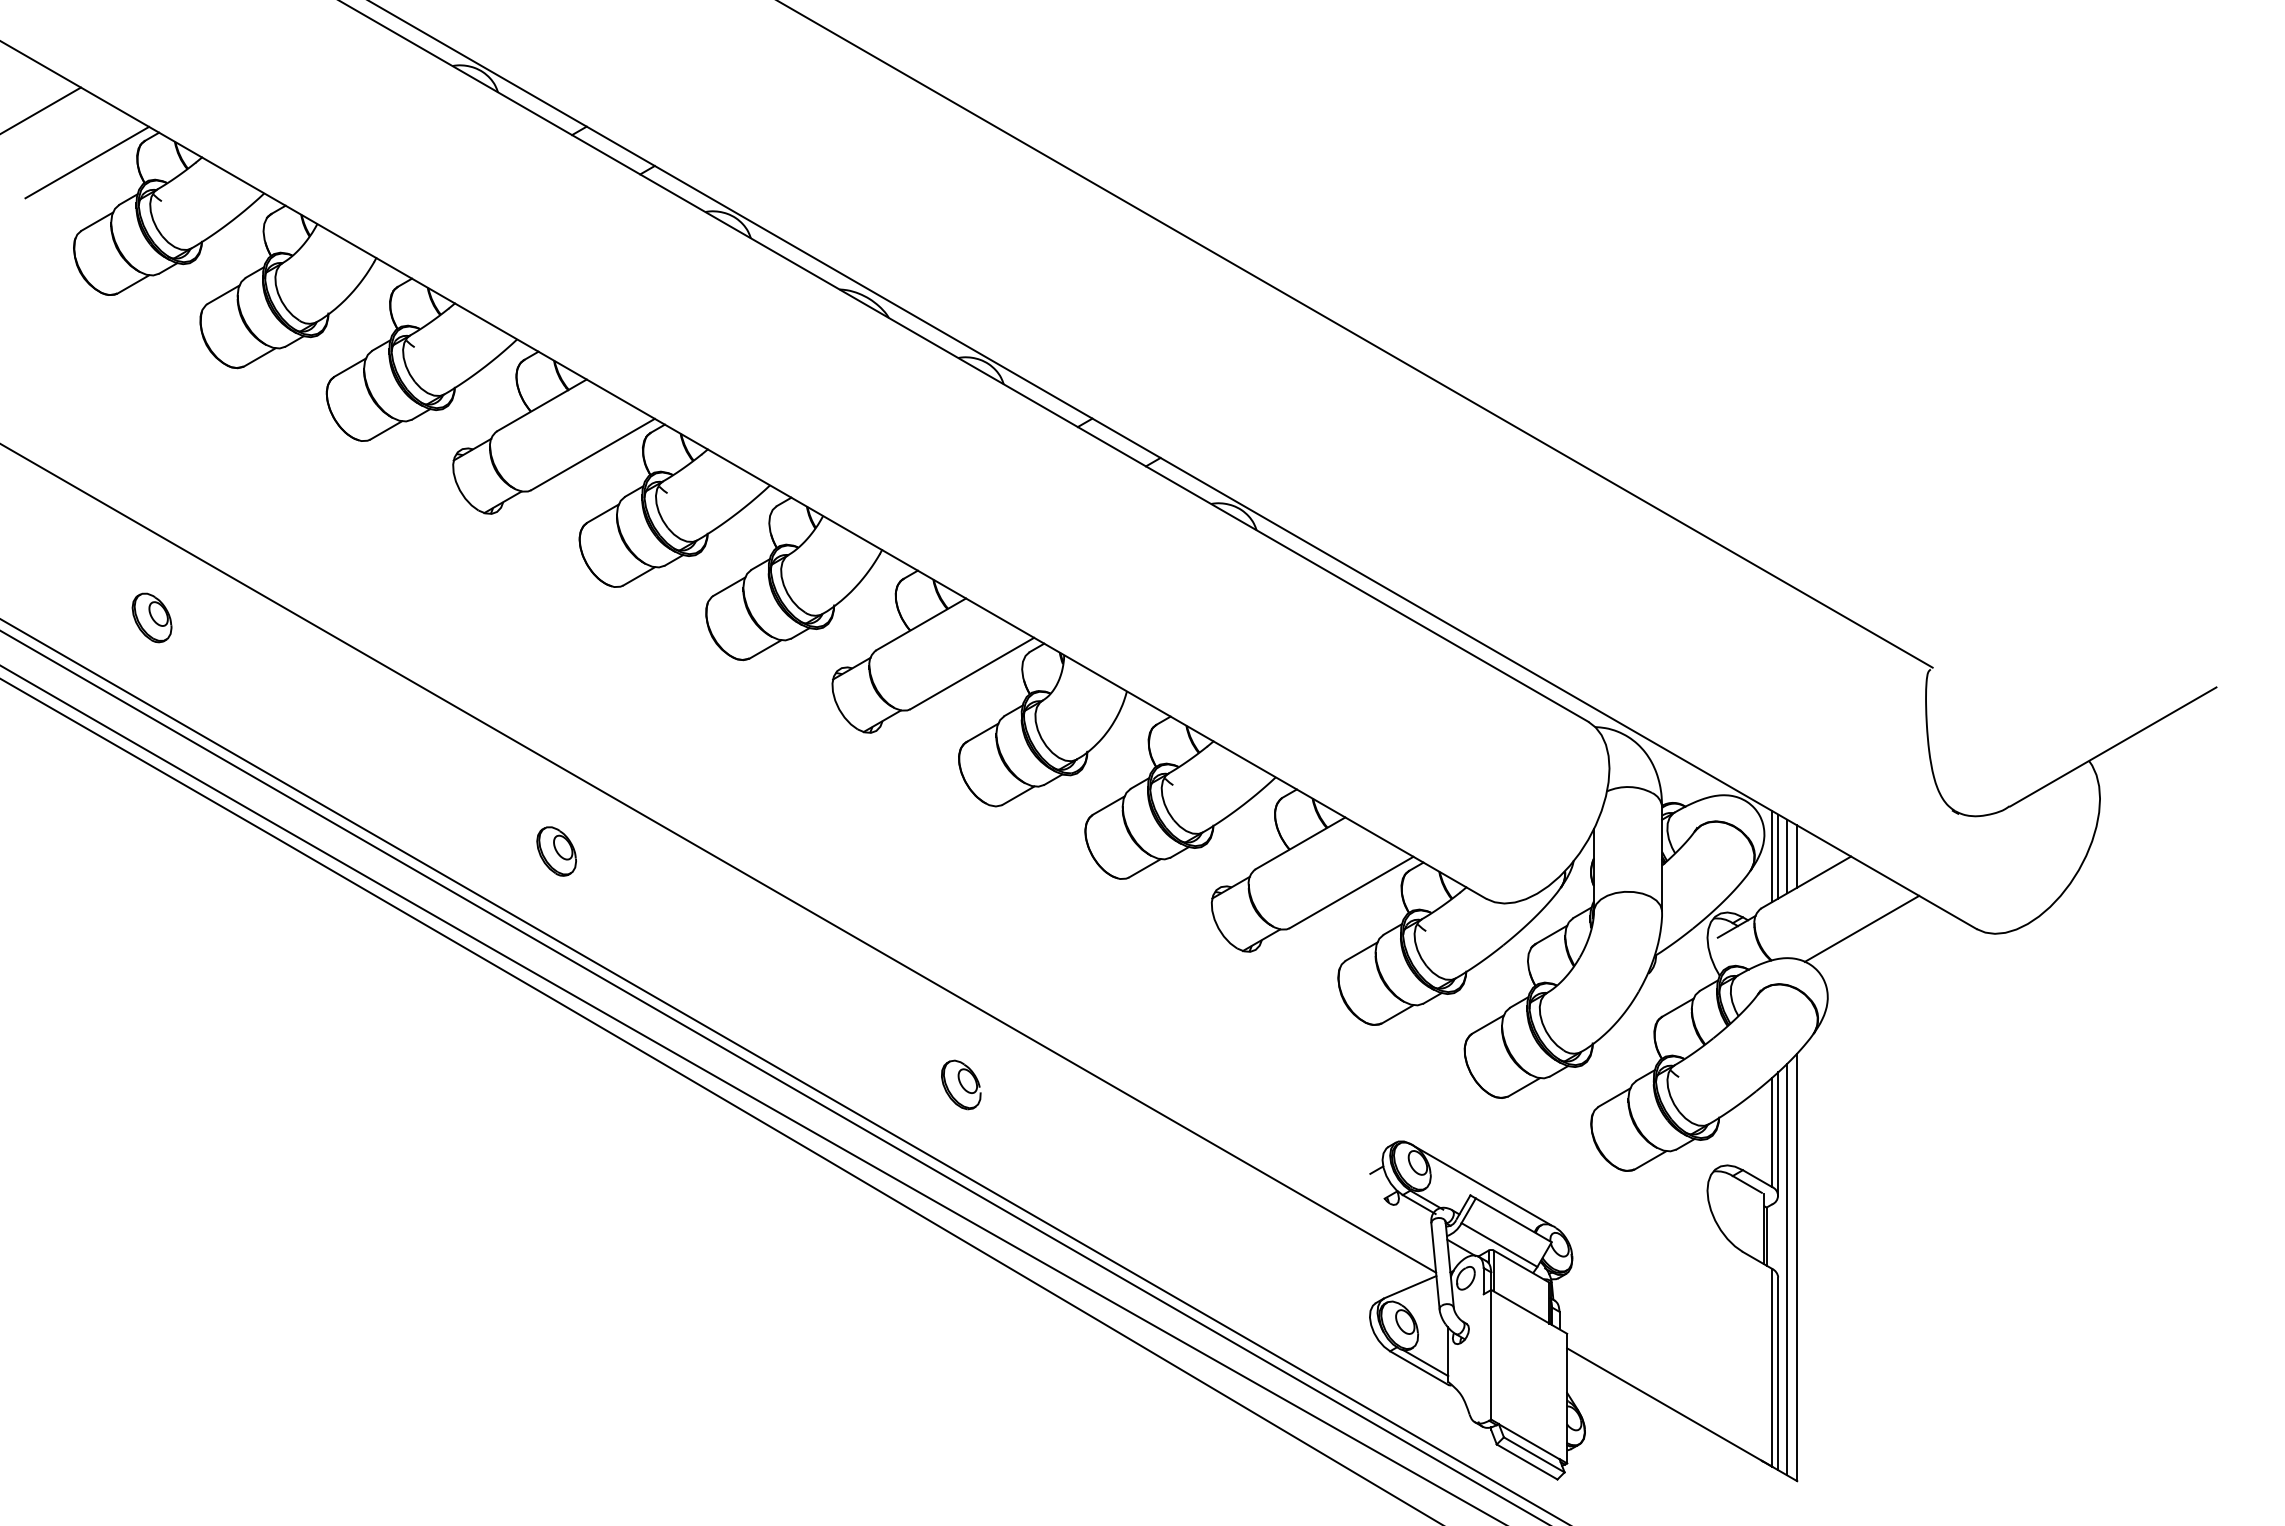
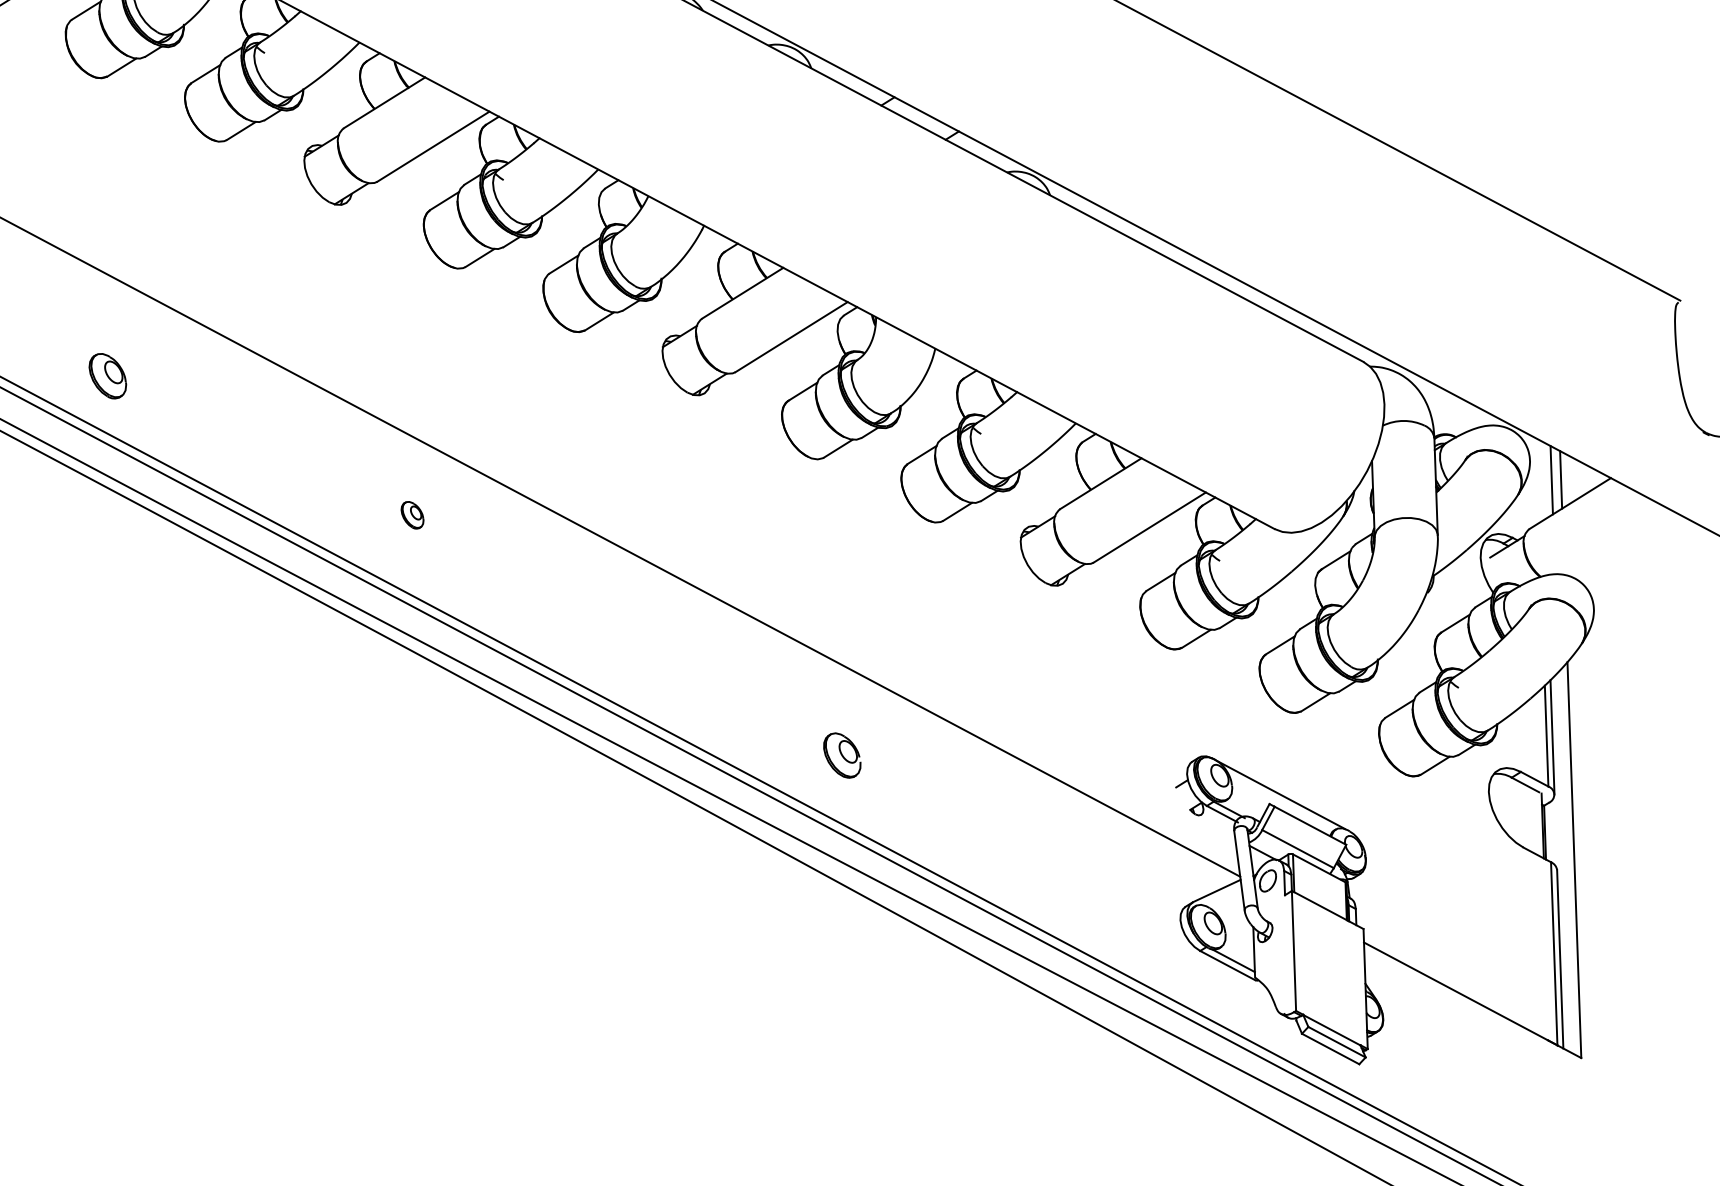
part: (151, 617) -> (107, 375), moved
part: (556, 851) -> (412, 515), size x0.6
line: (1771, 856) -> (1537, 480), removed
line: (1778, 856) -> (1543, 480), removed
line: (1861, 928) -> (1622, 544), removed
part: (961, 1084) -> (842, 755), moved
line: (1787, 1269) -> (1565, 862), removed

